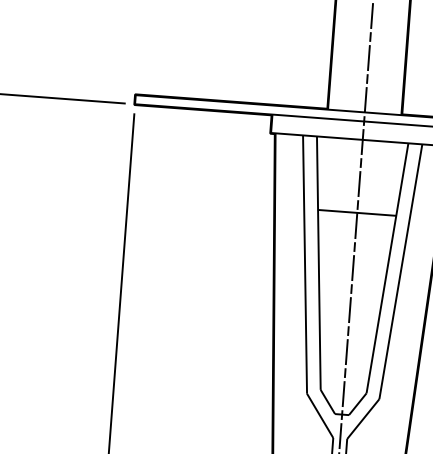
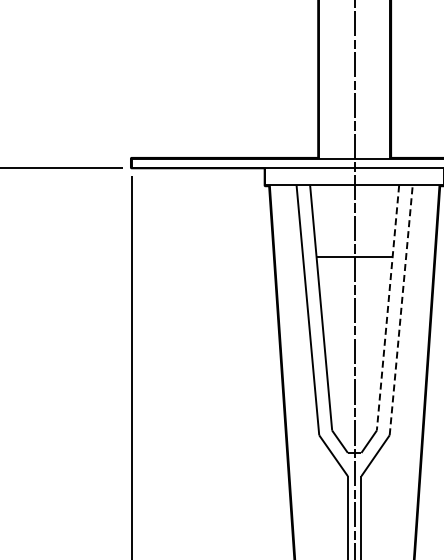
line: (386, 268) -> (387, 308), solid -> dashed
line: (401, 270) -> (401, 309), solid -> dashed

